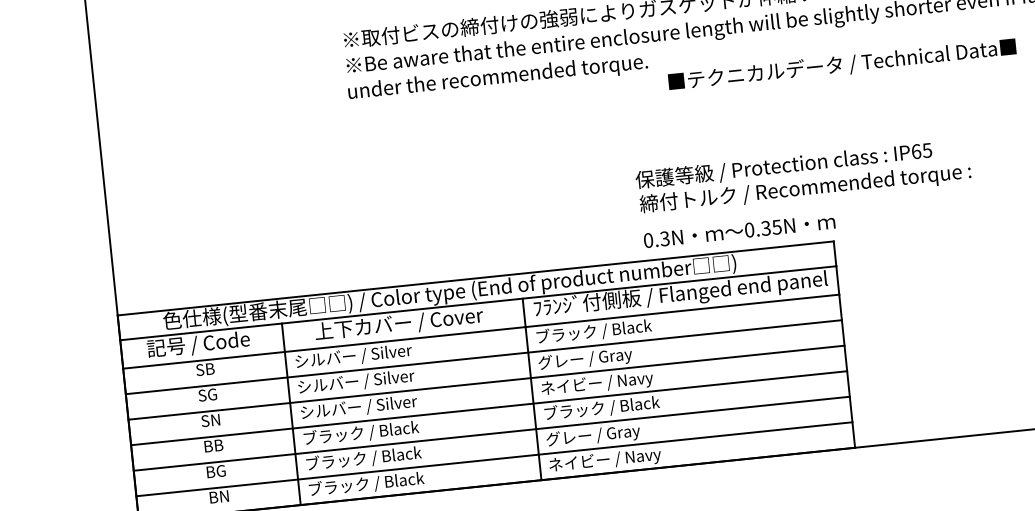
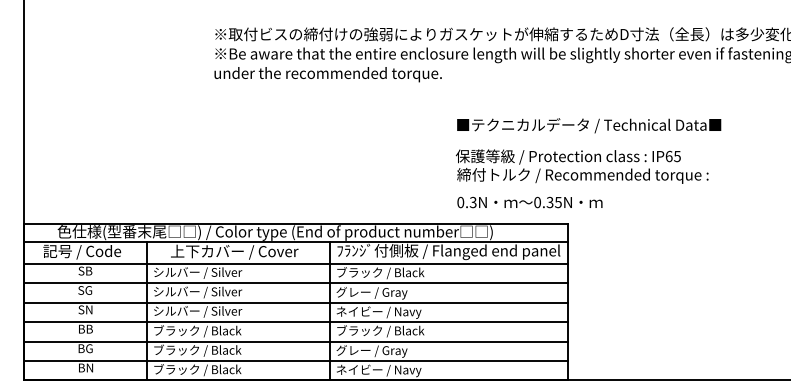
text: (842, 64) -> (589, 125), moved
text: (805, 192) -> (582, 178), moved

